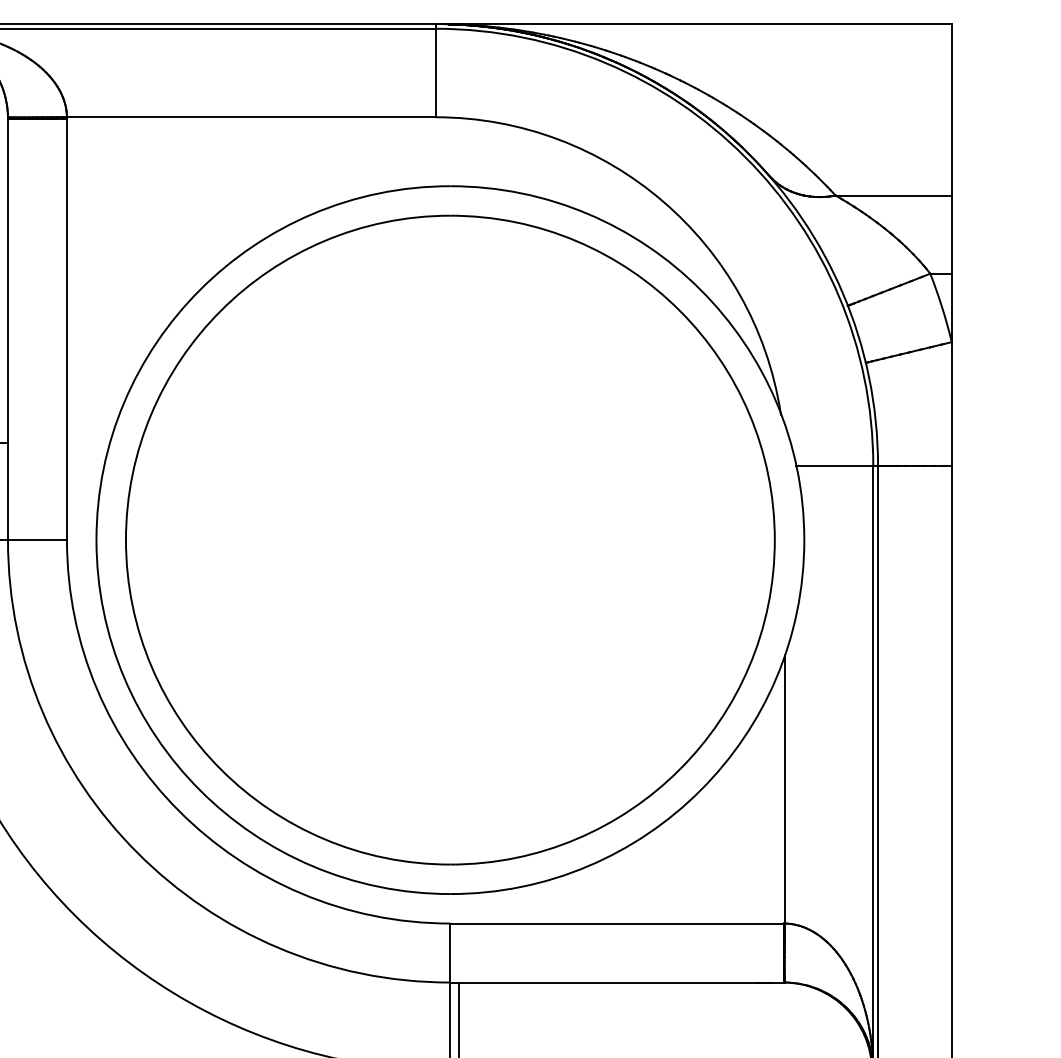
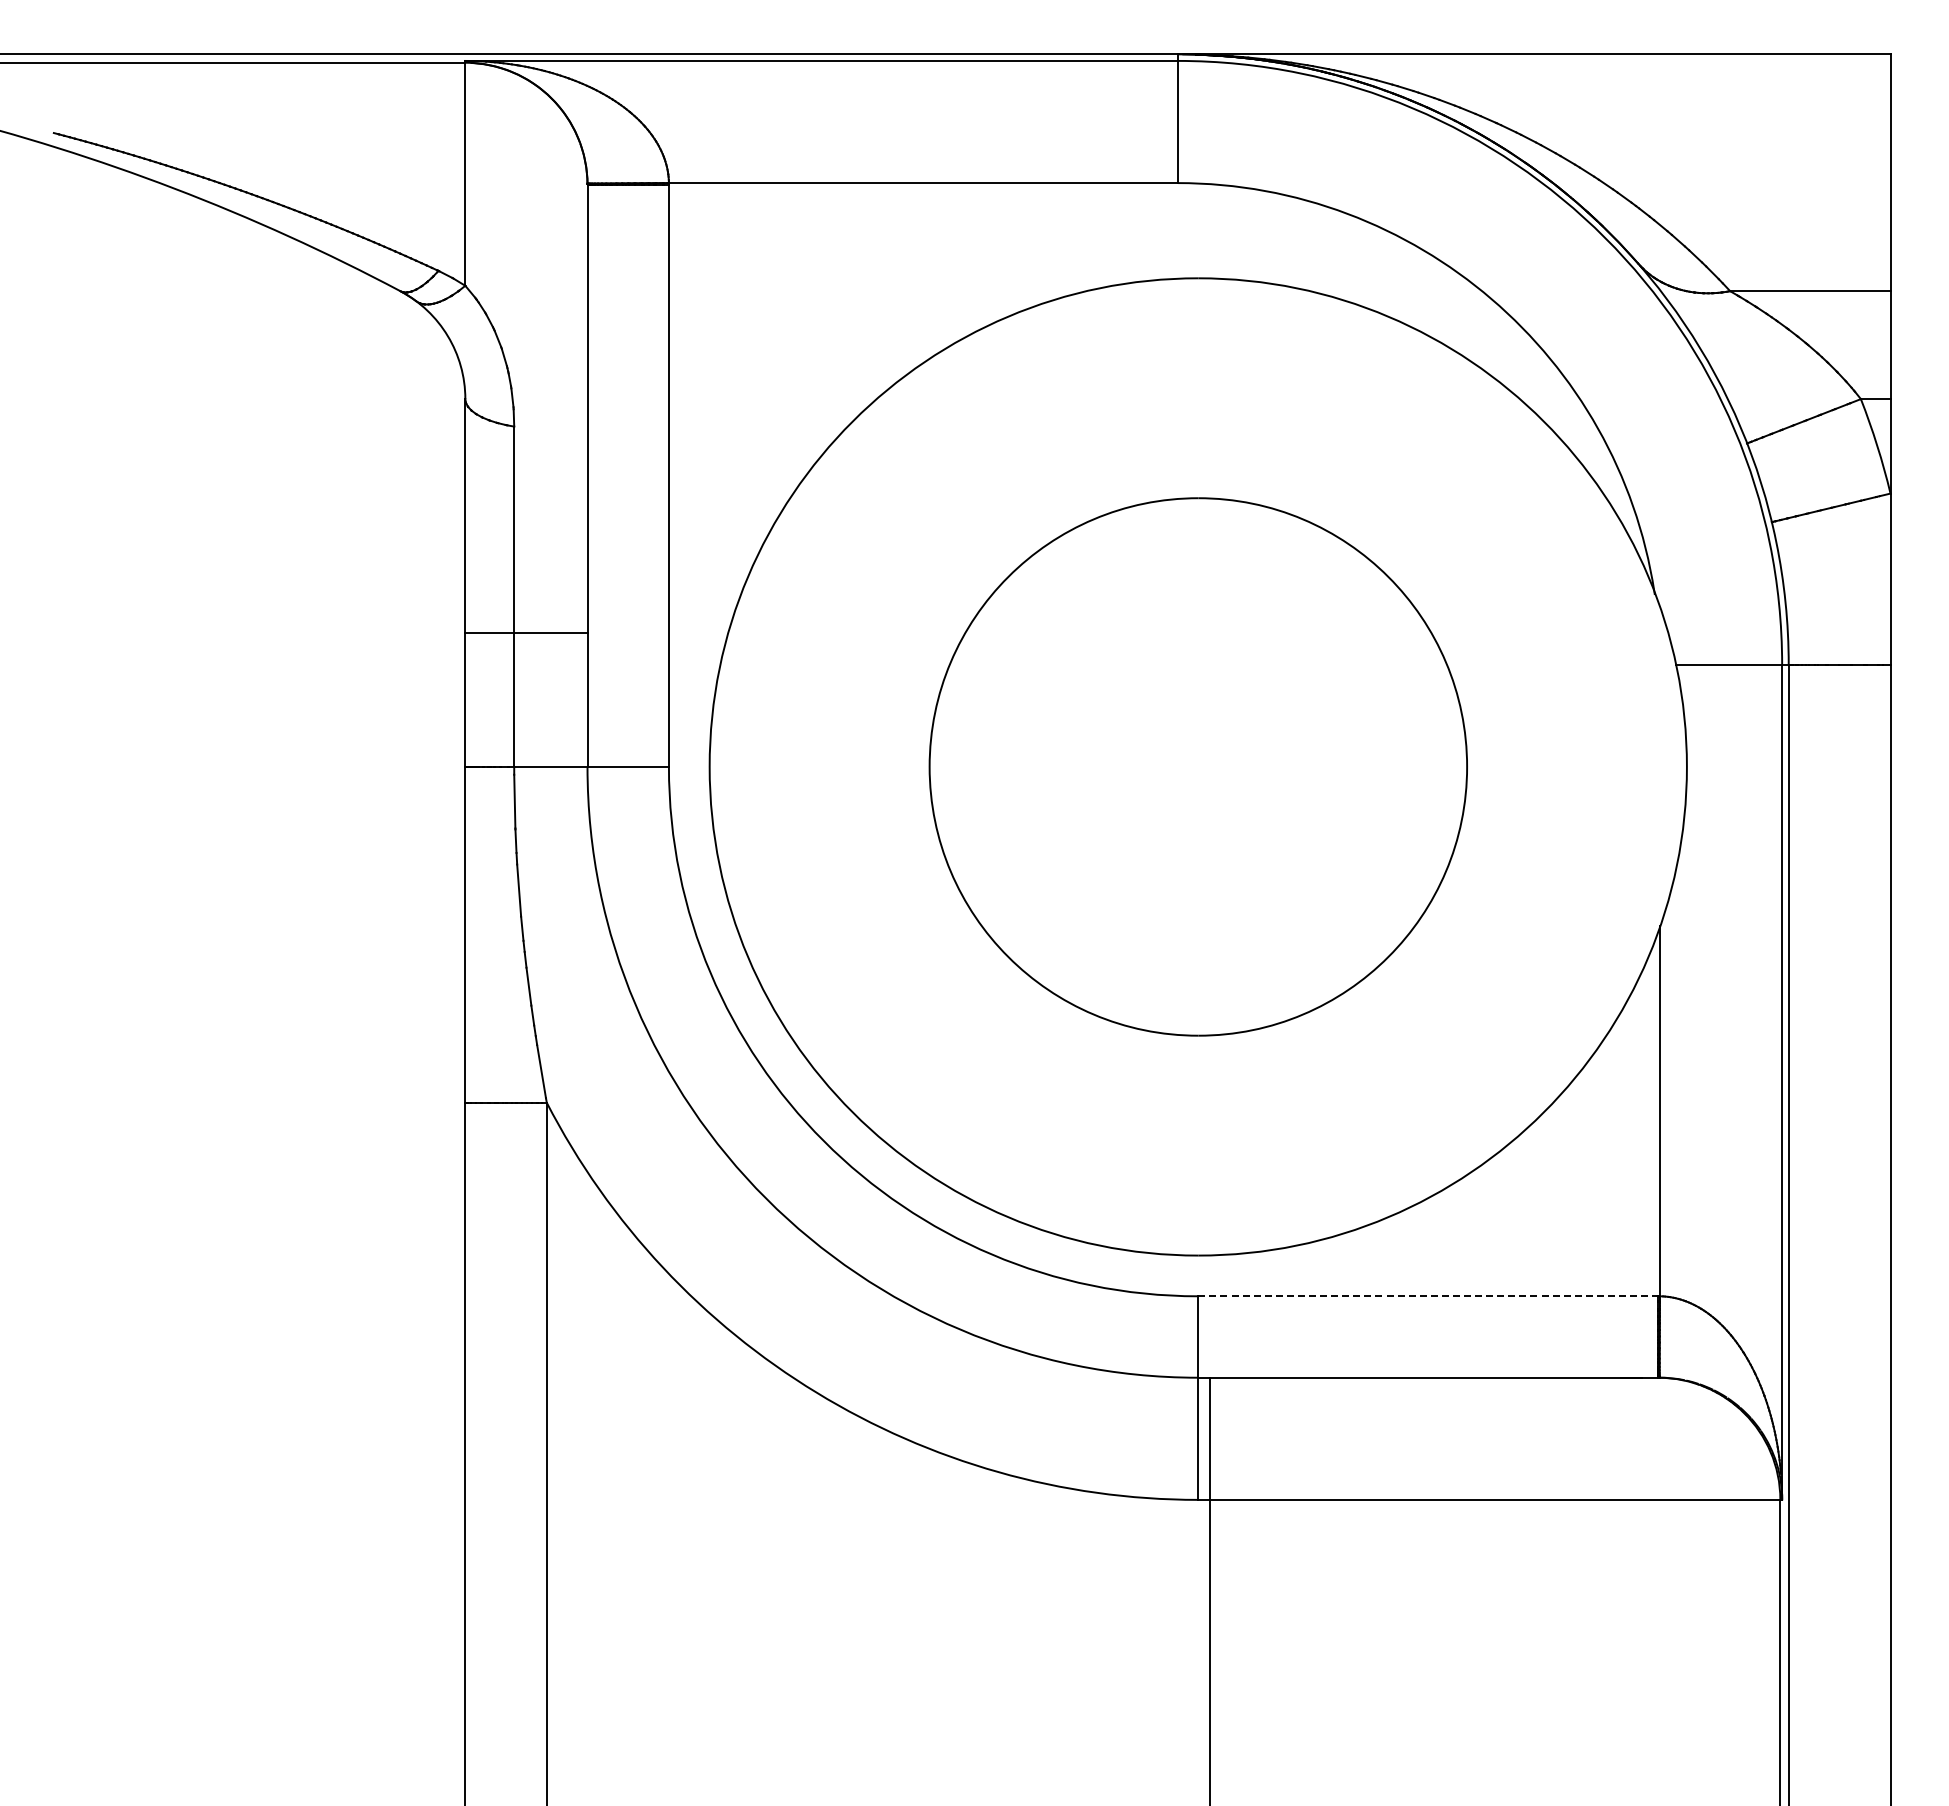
part: (450, 539) -> (1198, 766), size x0.6
line: (617, 923) -> (1428, 1296), solid -> dashed

